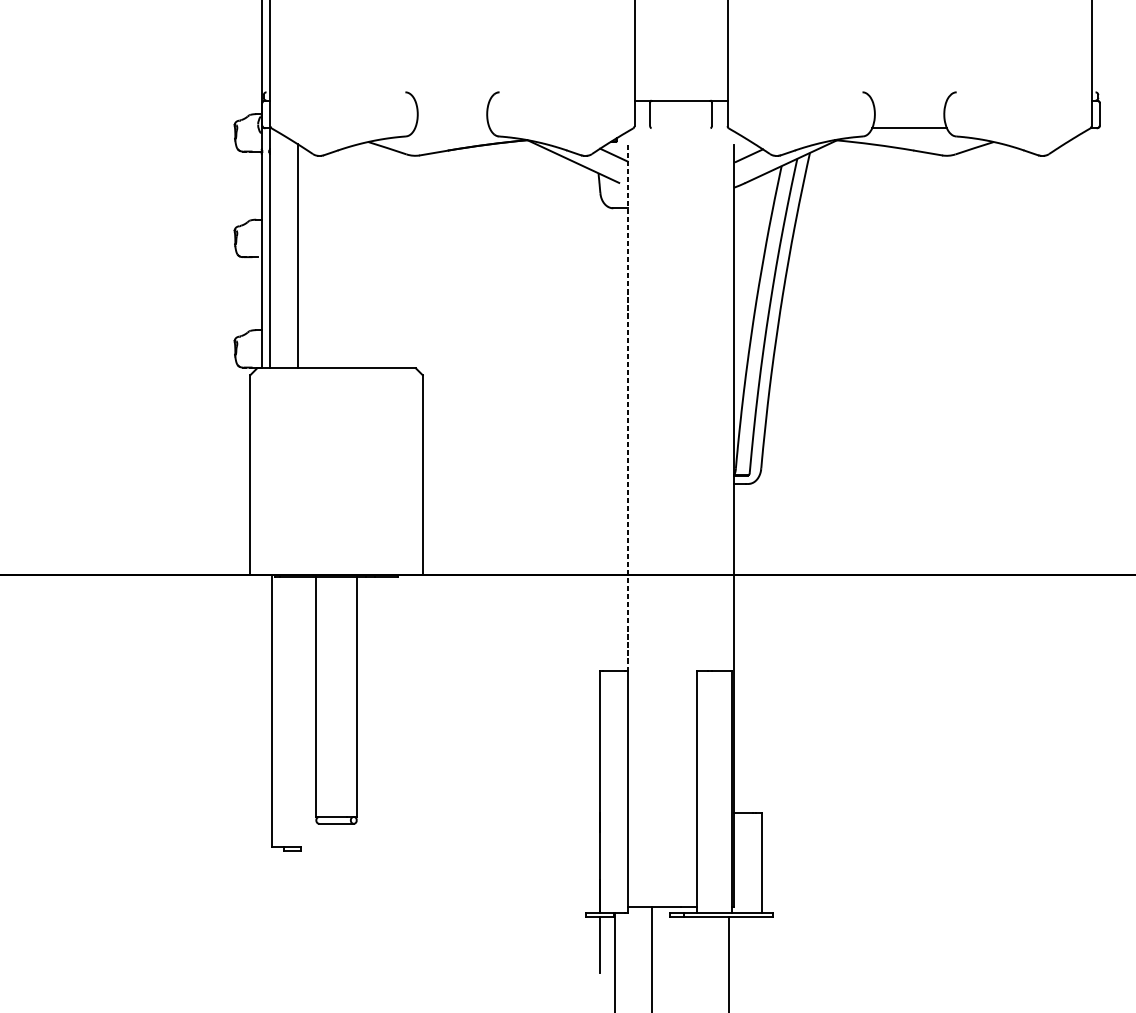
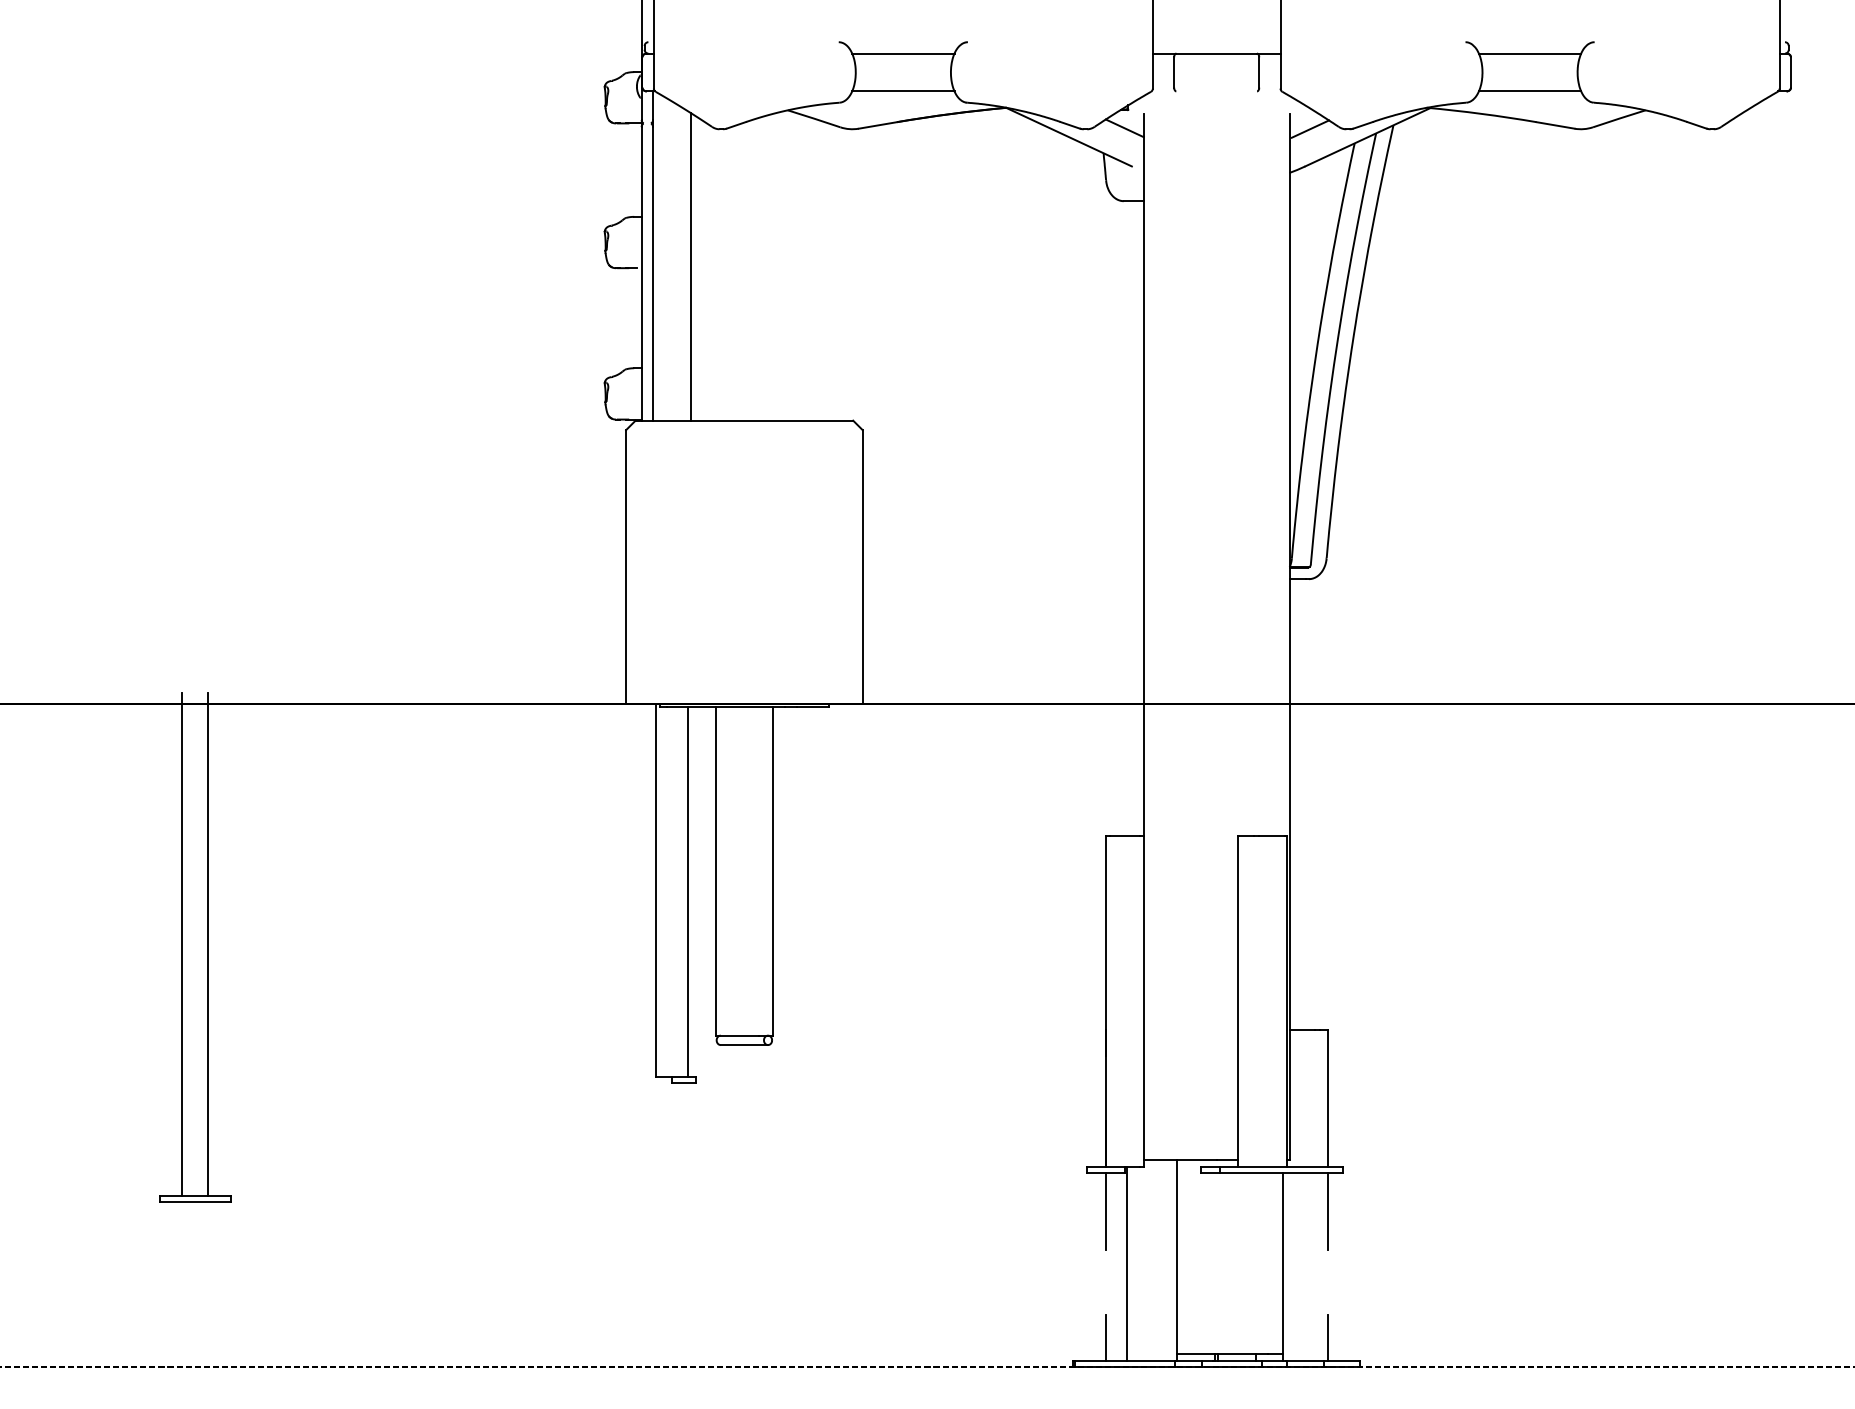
line: (452, 100) -> (903, 53), added
line: (909, 100) -> (1529, 53), added
line: (452, 128) -> (903, 91), added
line: (627, 408) -> (1143, 475), dashed -> solid
line: (295, 712) -> (687, 892), added
line: (761, 944) -> (1327, 1210), added

